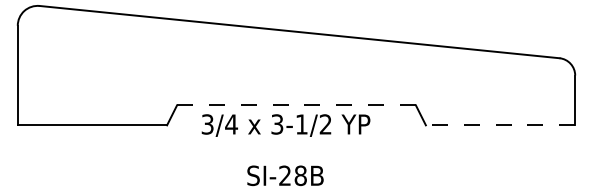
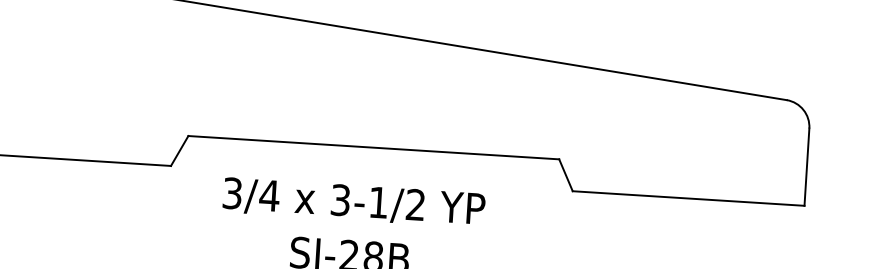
line: (296, 105) -> (373, 147), dashed -> solid
text: (285, 125) -> (353, 202), moved
line: (500, 125) -> (688, 198), dashed -> solid

